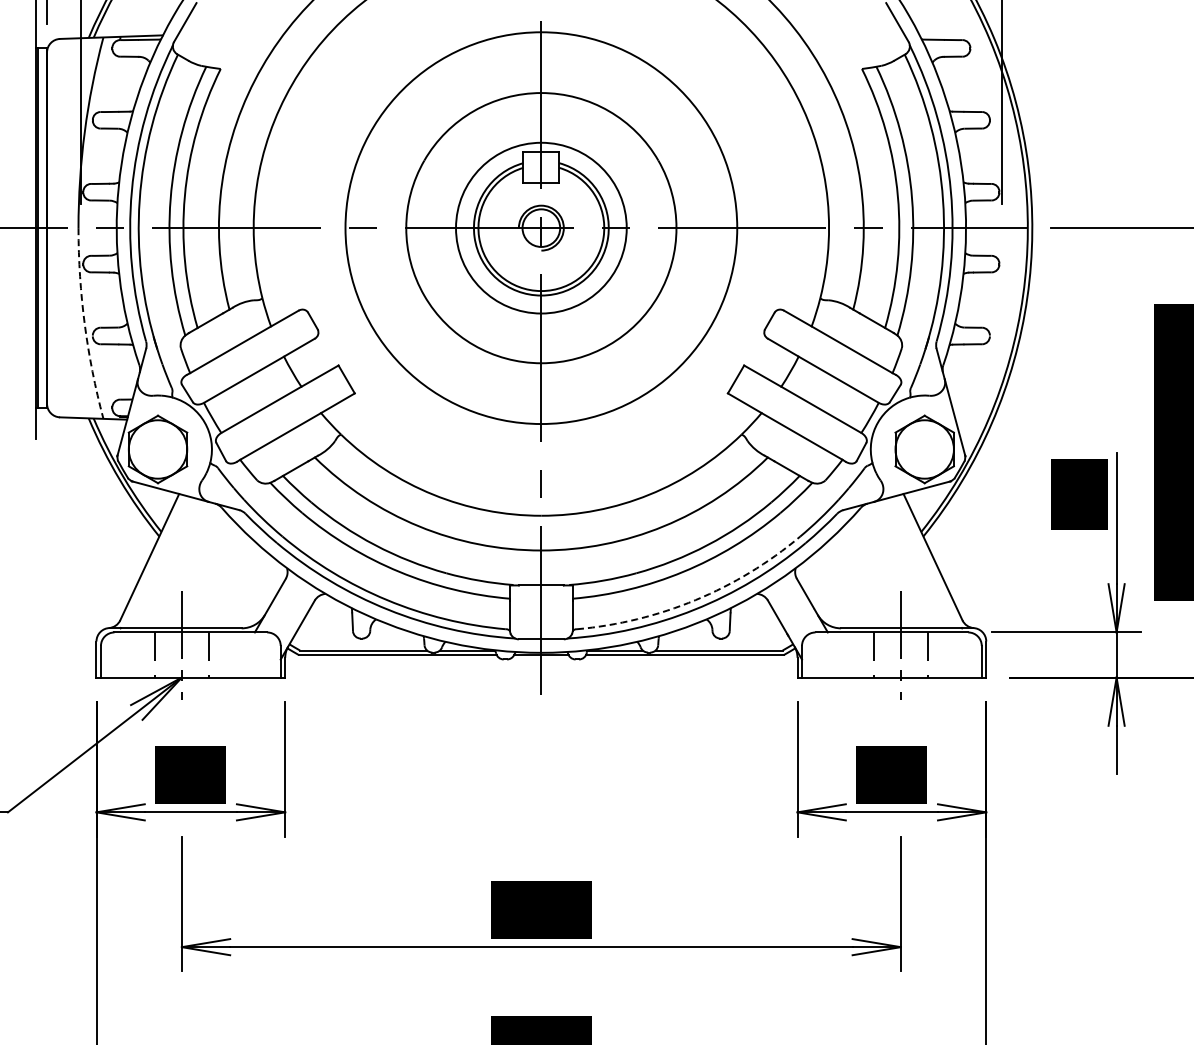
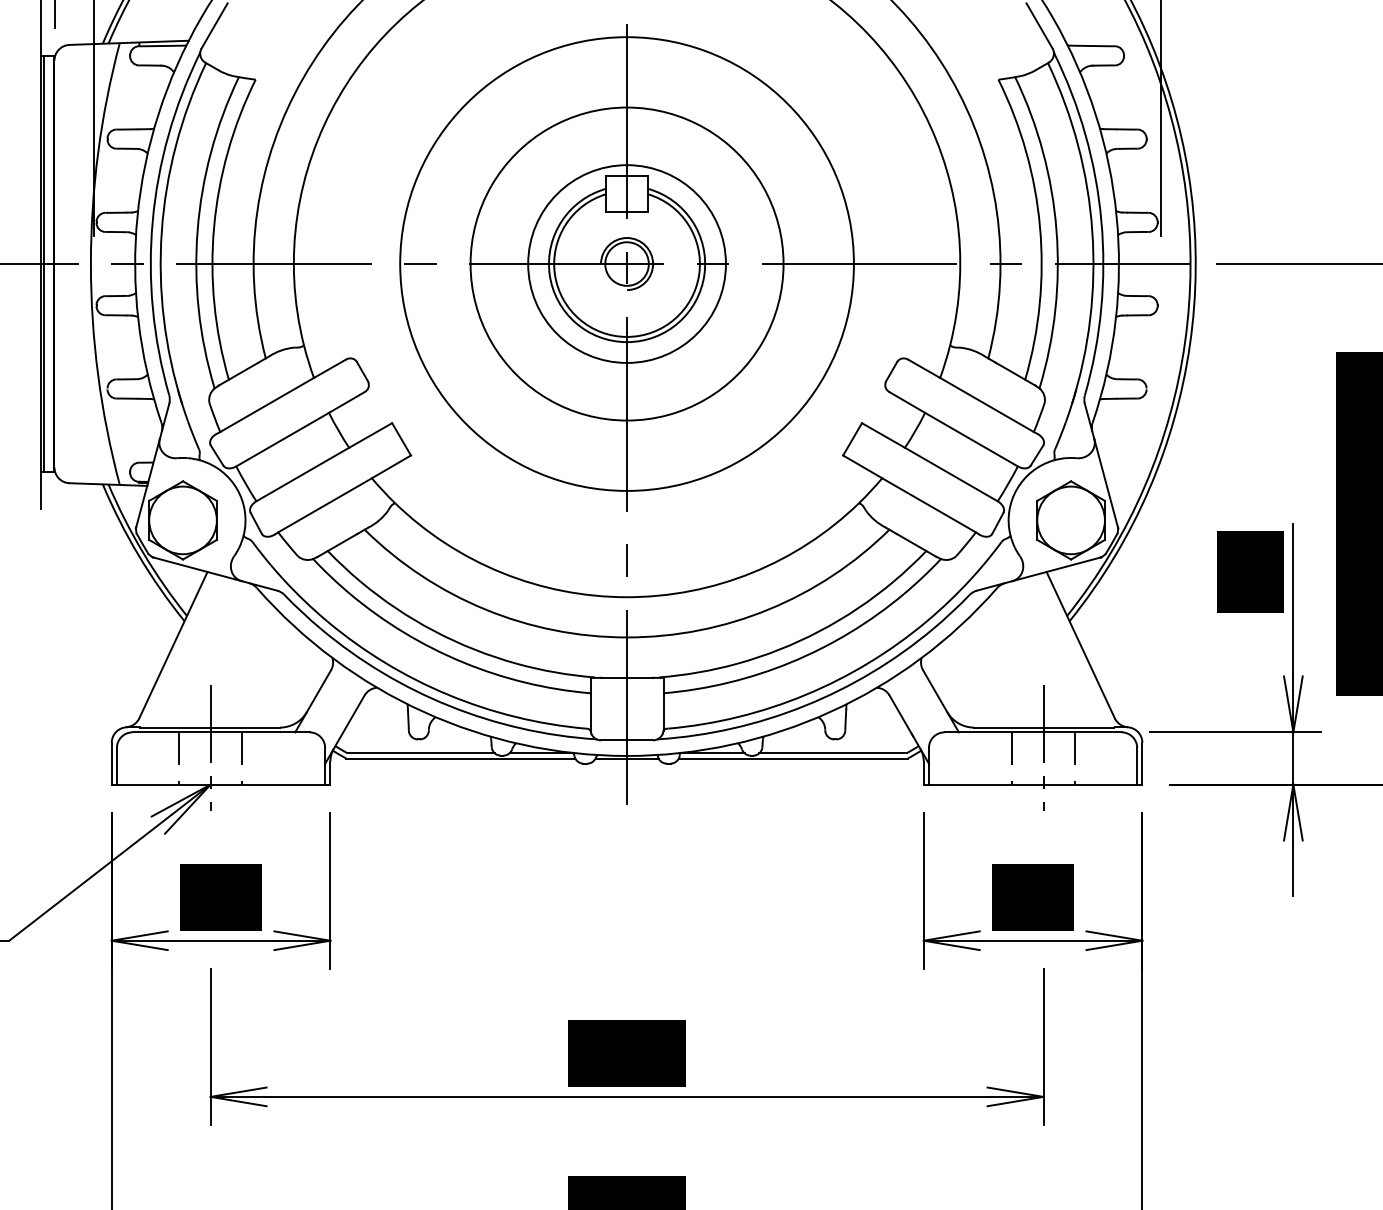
arc: (84, 324) -> (97, 375), dashed -> solid
arc: (695, 600) -> (805, 695), dashed -> solid

